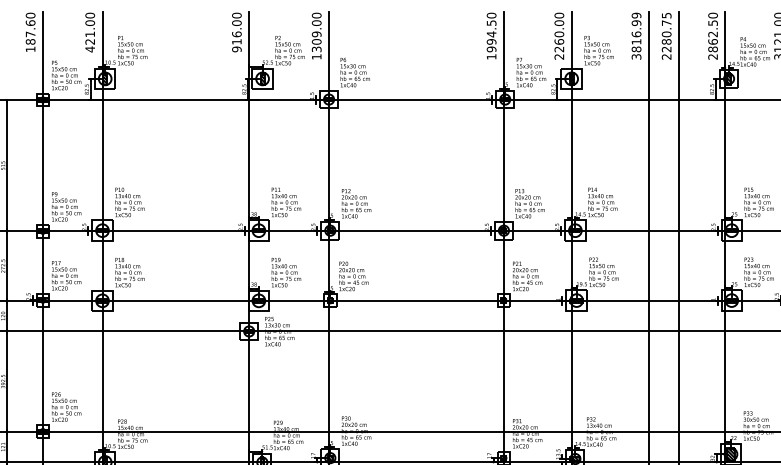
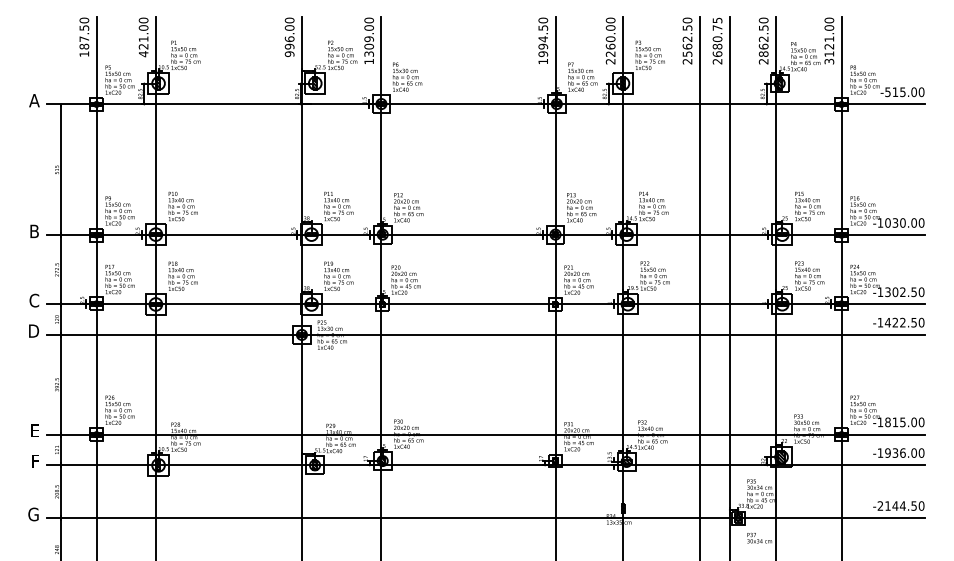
text: (30, 22) -> (84, 27), 187.60 -> 187.50
text: (636, 35) -> (687, 40), 3816.99 -> 2562.50
text: (236, 41) -> (289, 46), 916.00 -> 996.00
text: (666, 48) -> (717, 53), 2280.75 -> 2680.75

